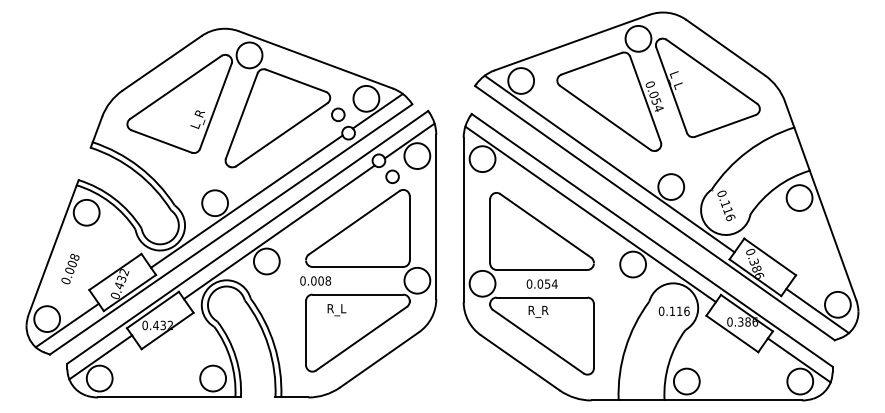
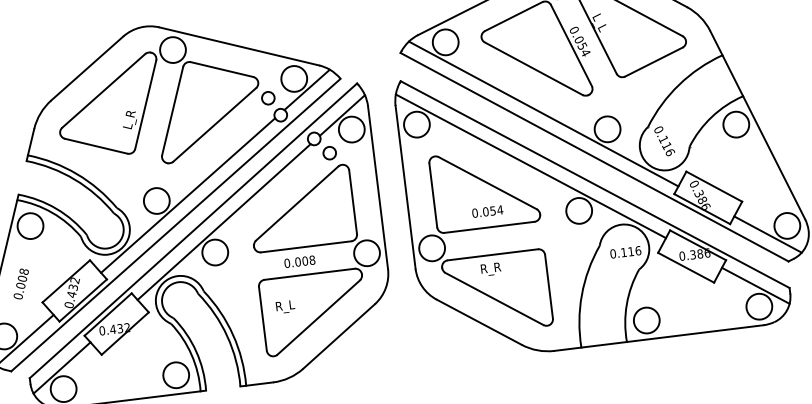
text: (315, 280) -> (299, 261), moved
text: (541, 283) -> (486, 211), moved
text: (336, 310) -> (285, 307), moved

